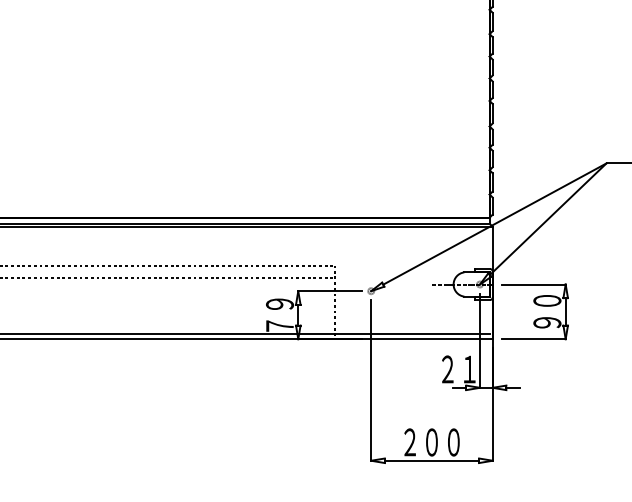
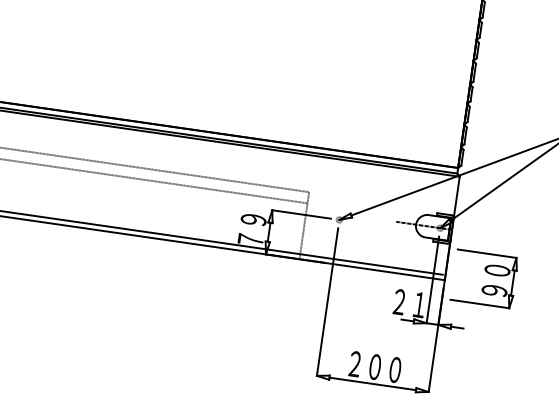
part: (537, 305) -> (487, 273), moved

